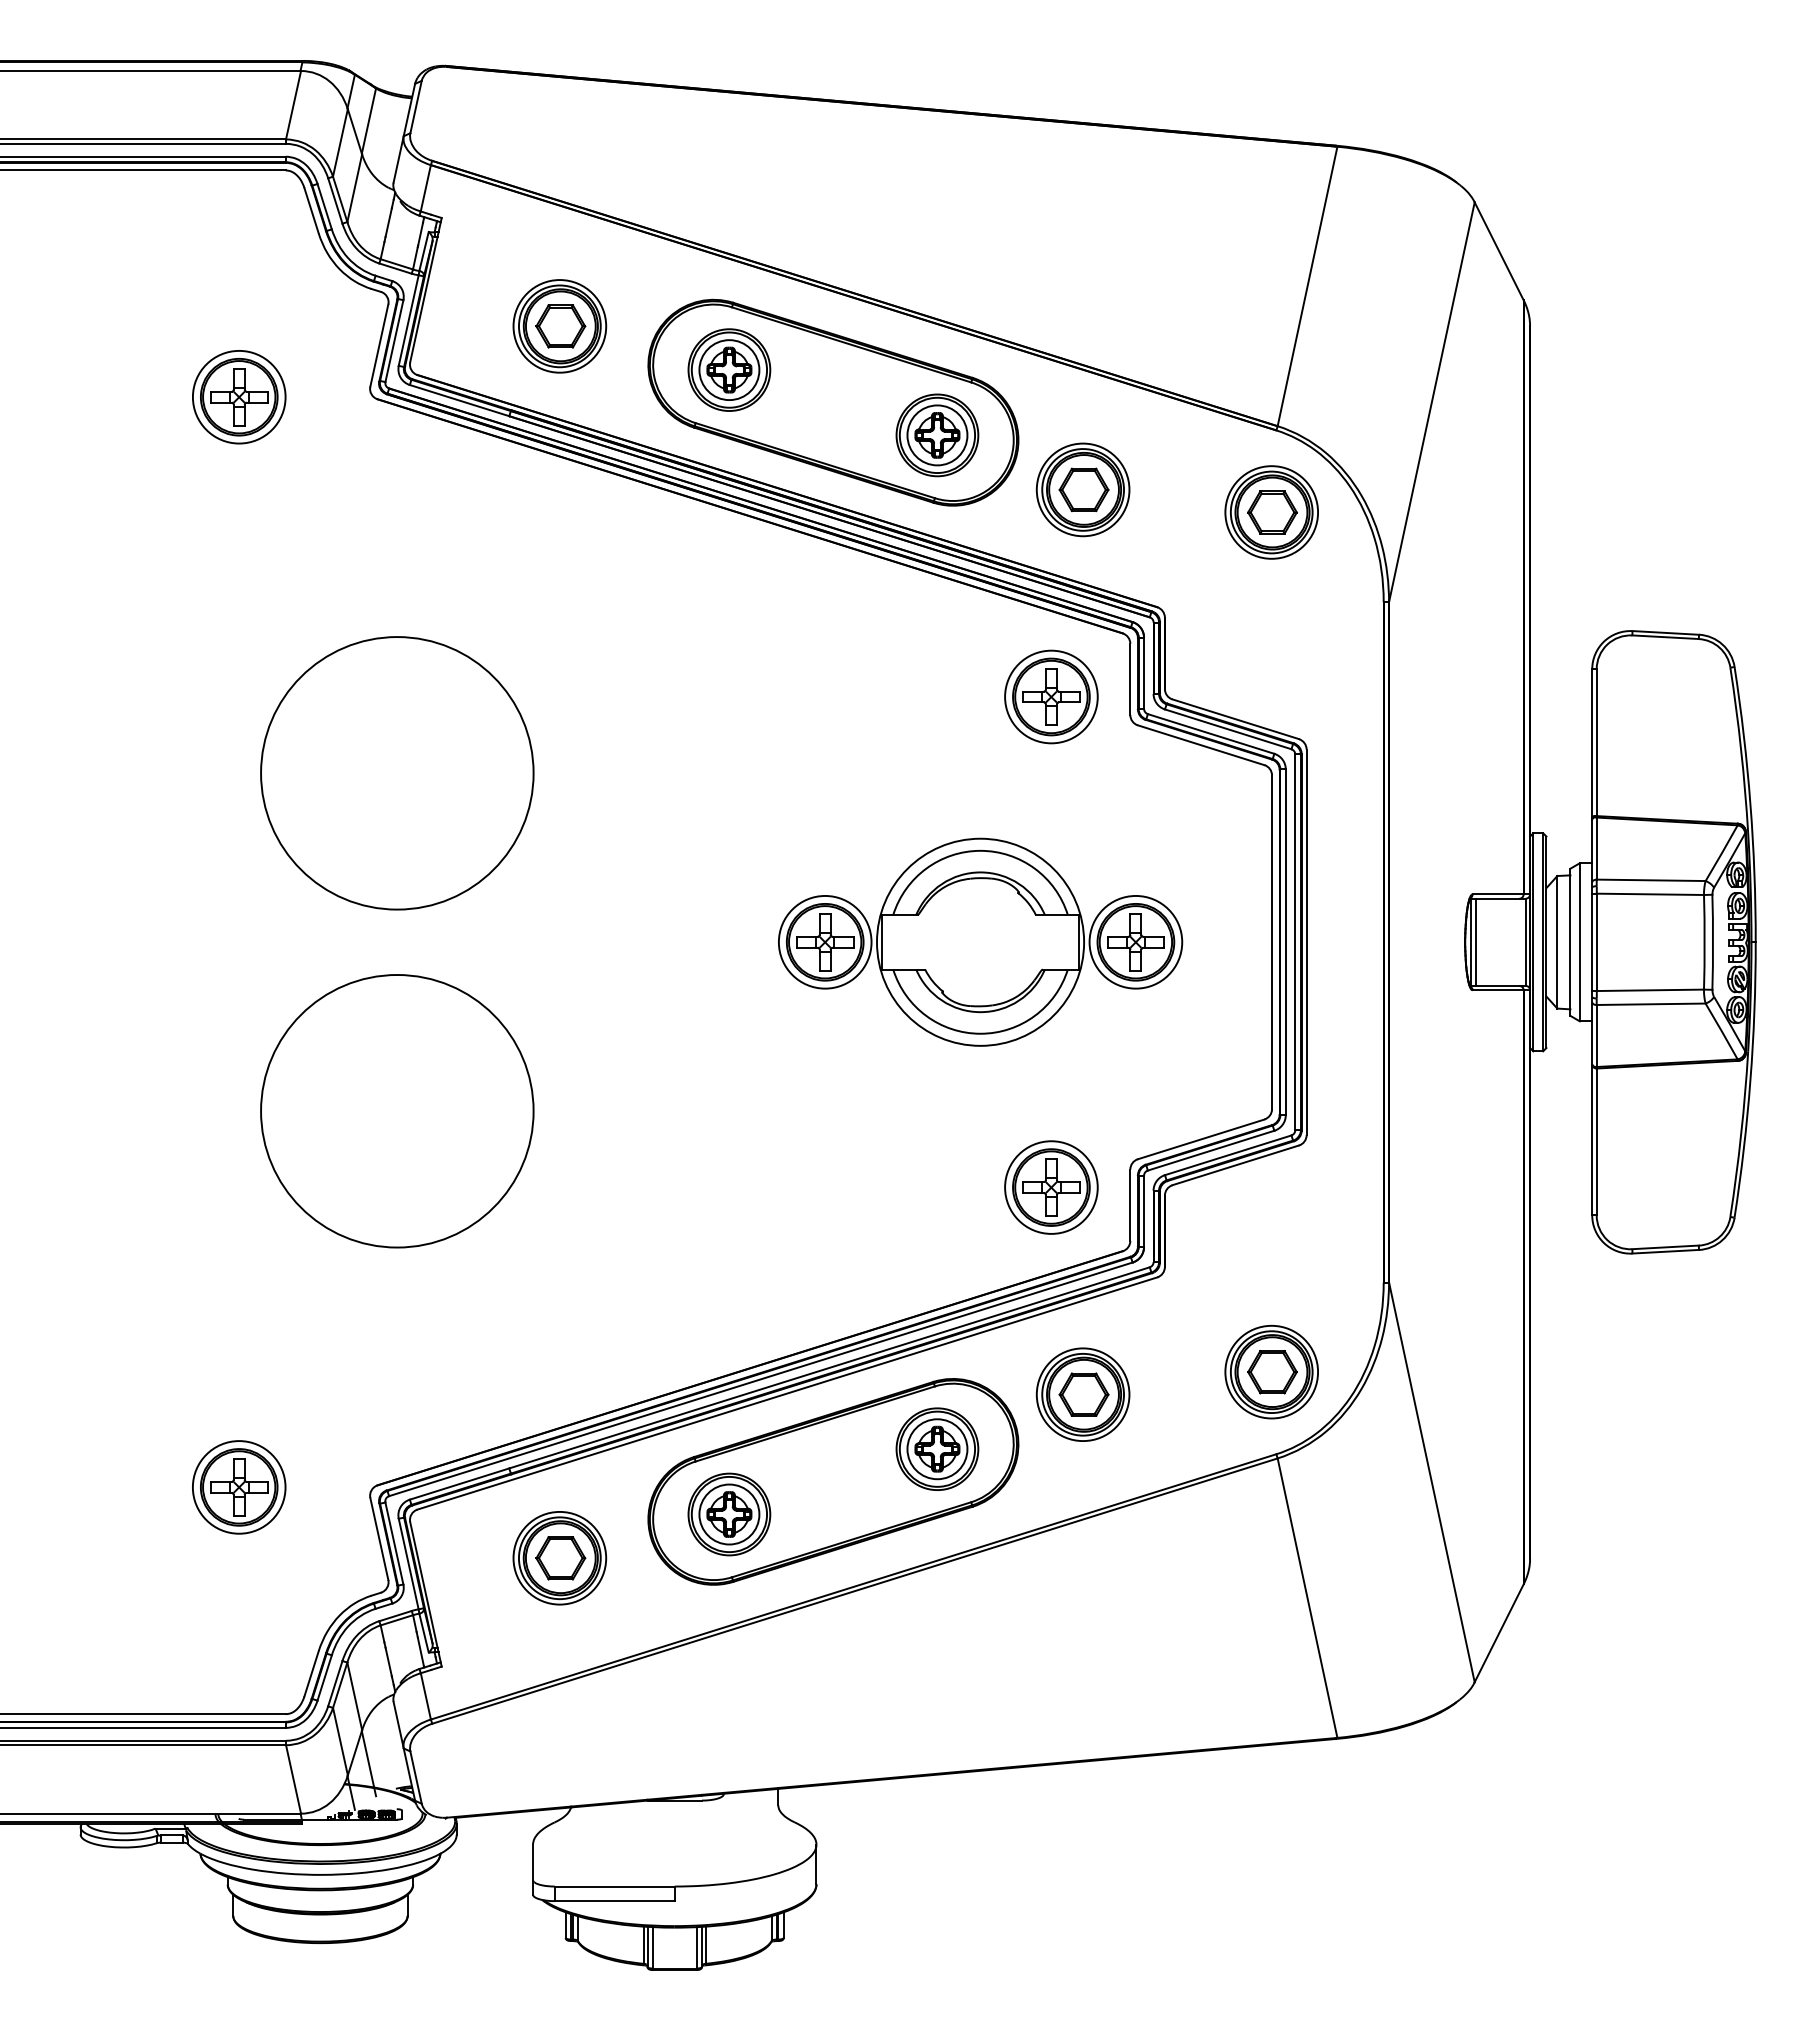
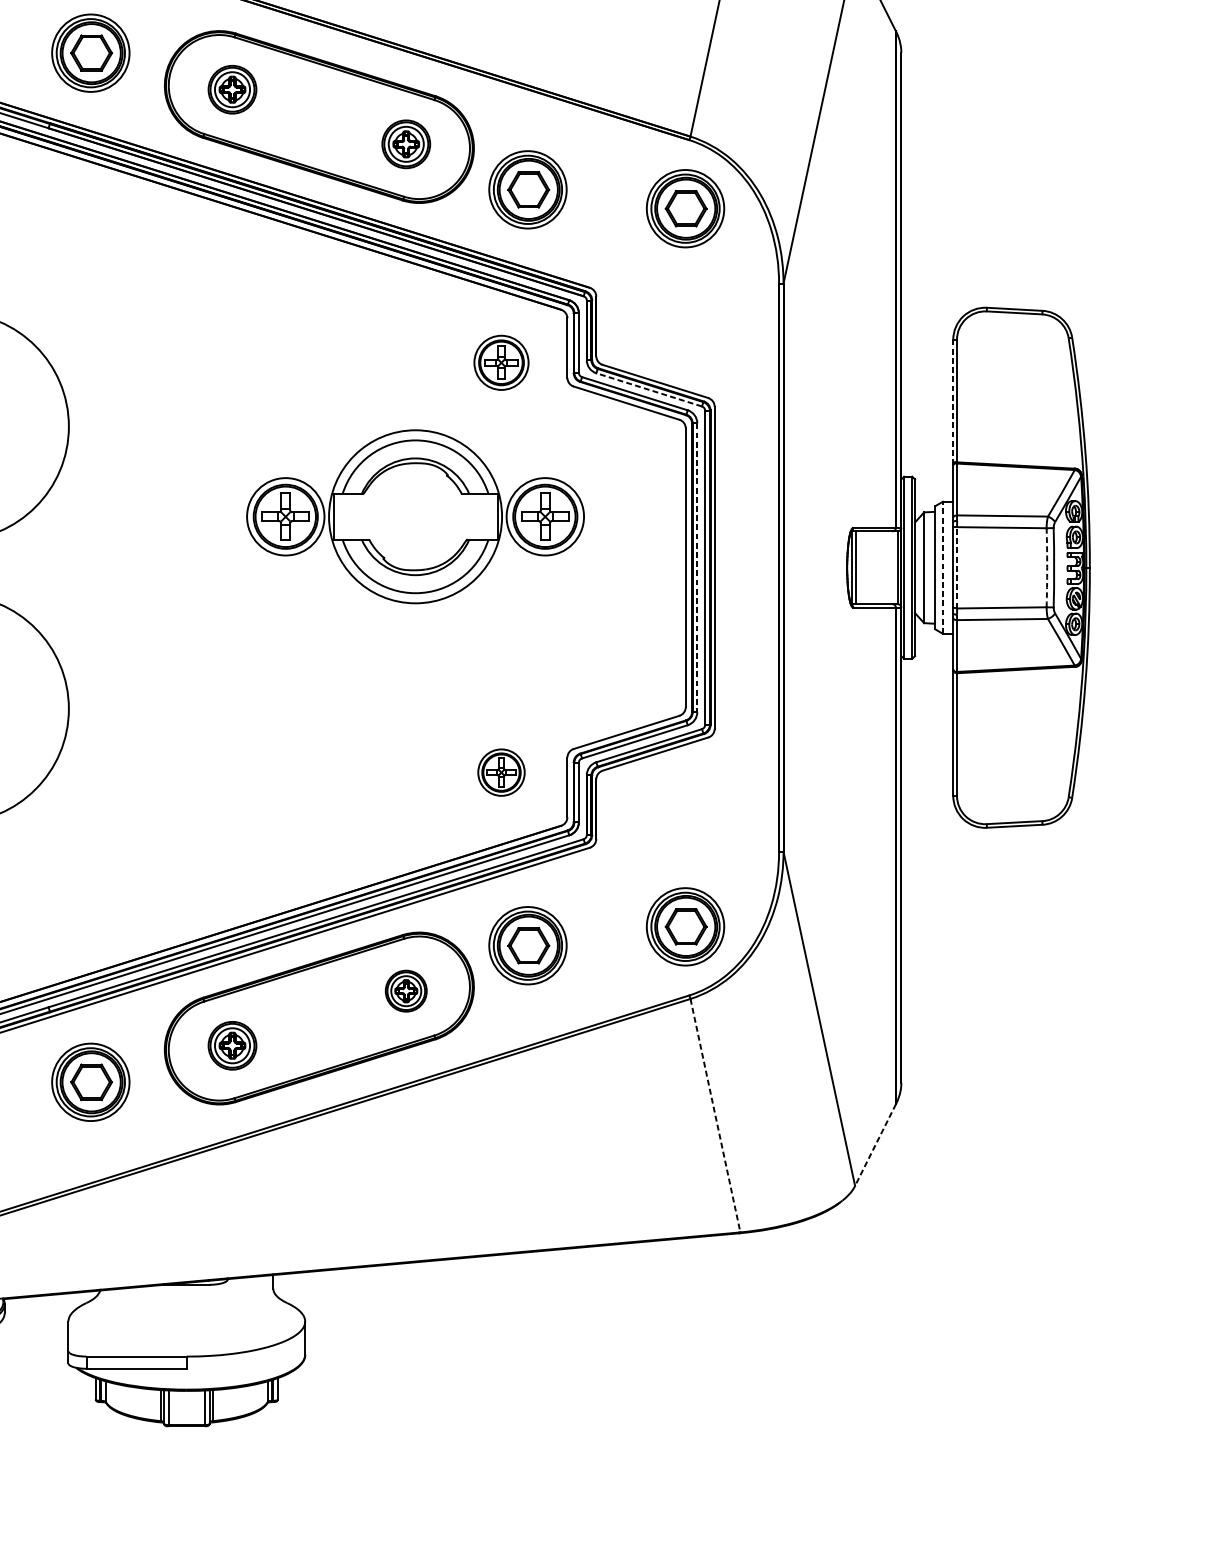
part: (729, 369) -> (232, 89), size x0.7
part: (937, 435) -> (406, 144), size x0.7
part: (1051, 696) -> (501, 362), size x0.7
line: (1227, 729) -> (648, 389), solid -> dashed
line: (1592, 744) -> (953, 402), solid -> dashed
part: (980, 941) -> (415, 516), moved
line: (1579, 941) -> (942, 567), solid -> dashed
line: (1285, 942) -> (697, 567), solid -> dashed
line: (1596, 942) -> (956, 567), solid -> dashed
arc: (1704, 942) -> (1047, 567), solid -> dashed
part: (1051, 1187) -> (501, 772), size x0.6
part: (937, 1448) -> (406, 990), size x0.6
part: (729, 1514) -> (232, 1045), size x0.7
line: (1307, 1598) -> (715, 1115), solid -> dashed
line: (1499, 1633) -> (875, 1145), solid -> dashed

